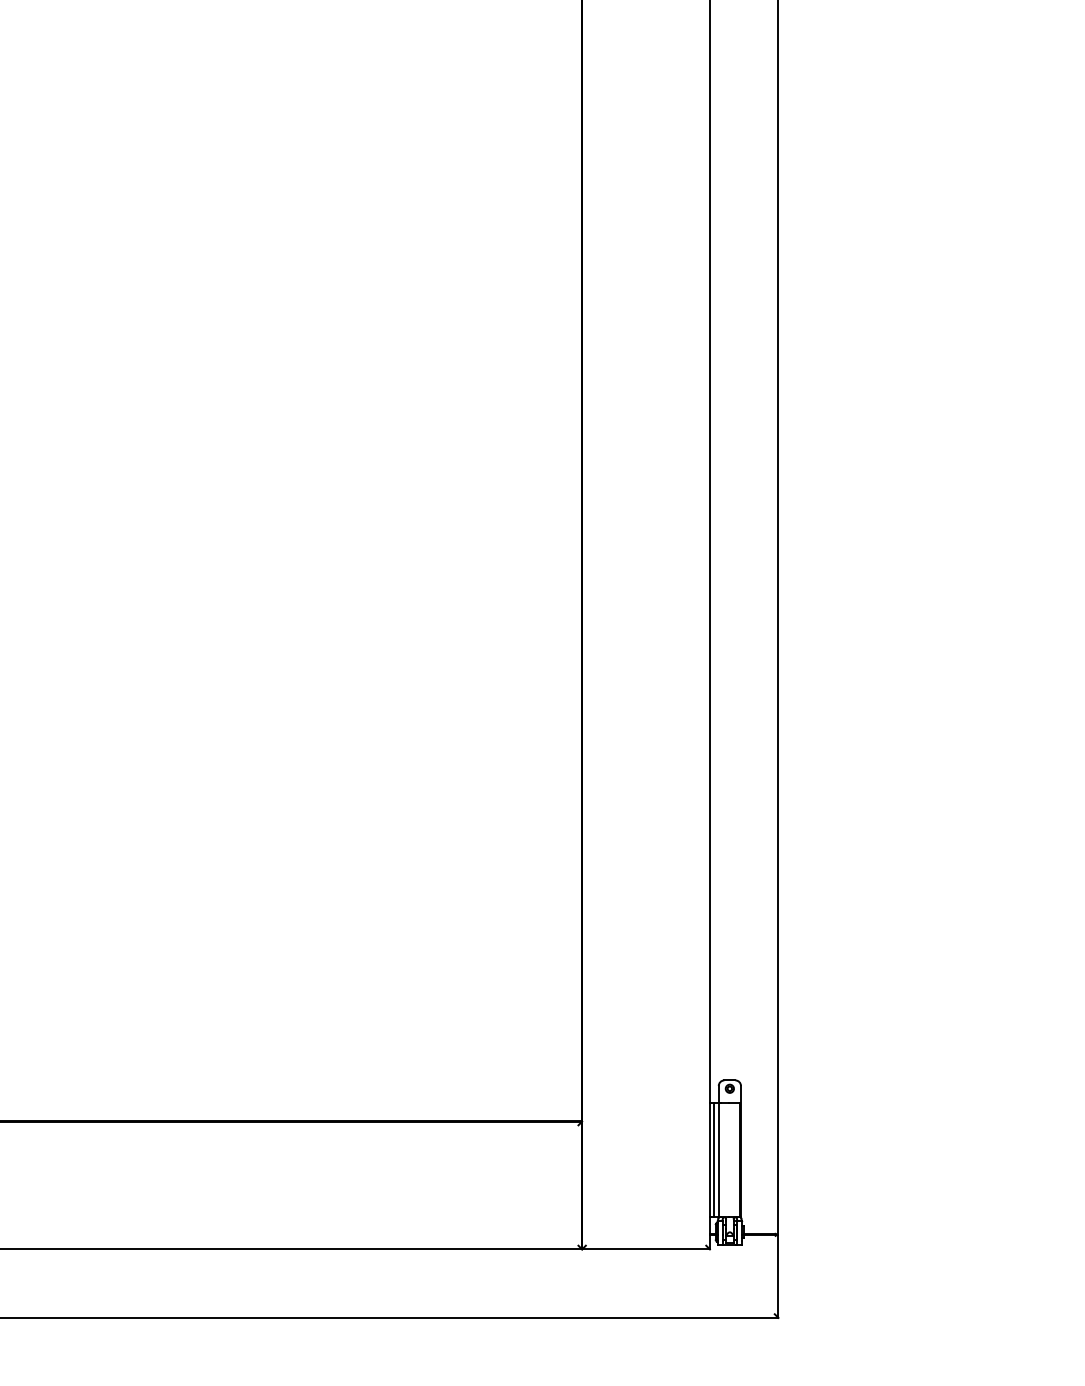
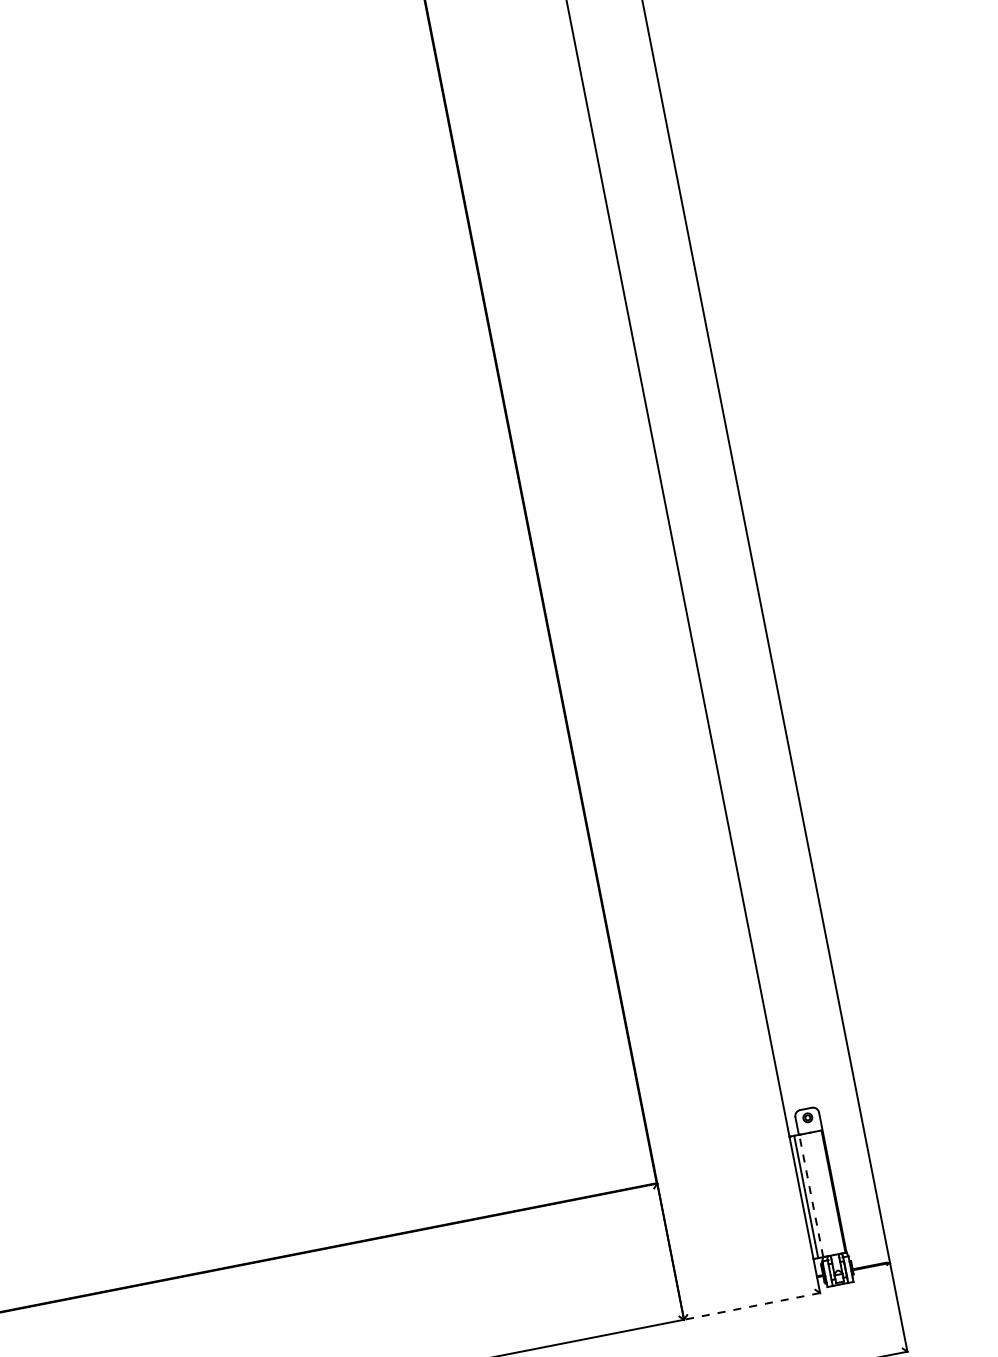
line: (719, 1159) -> (811, 1195), solid -> dashed
line: (646, 1249) -> (752, 1306), solid -> dashed

